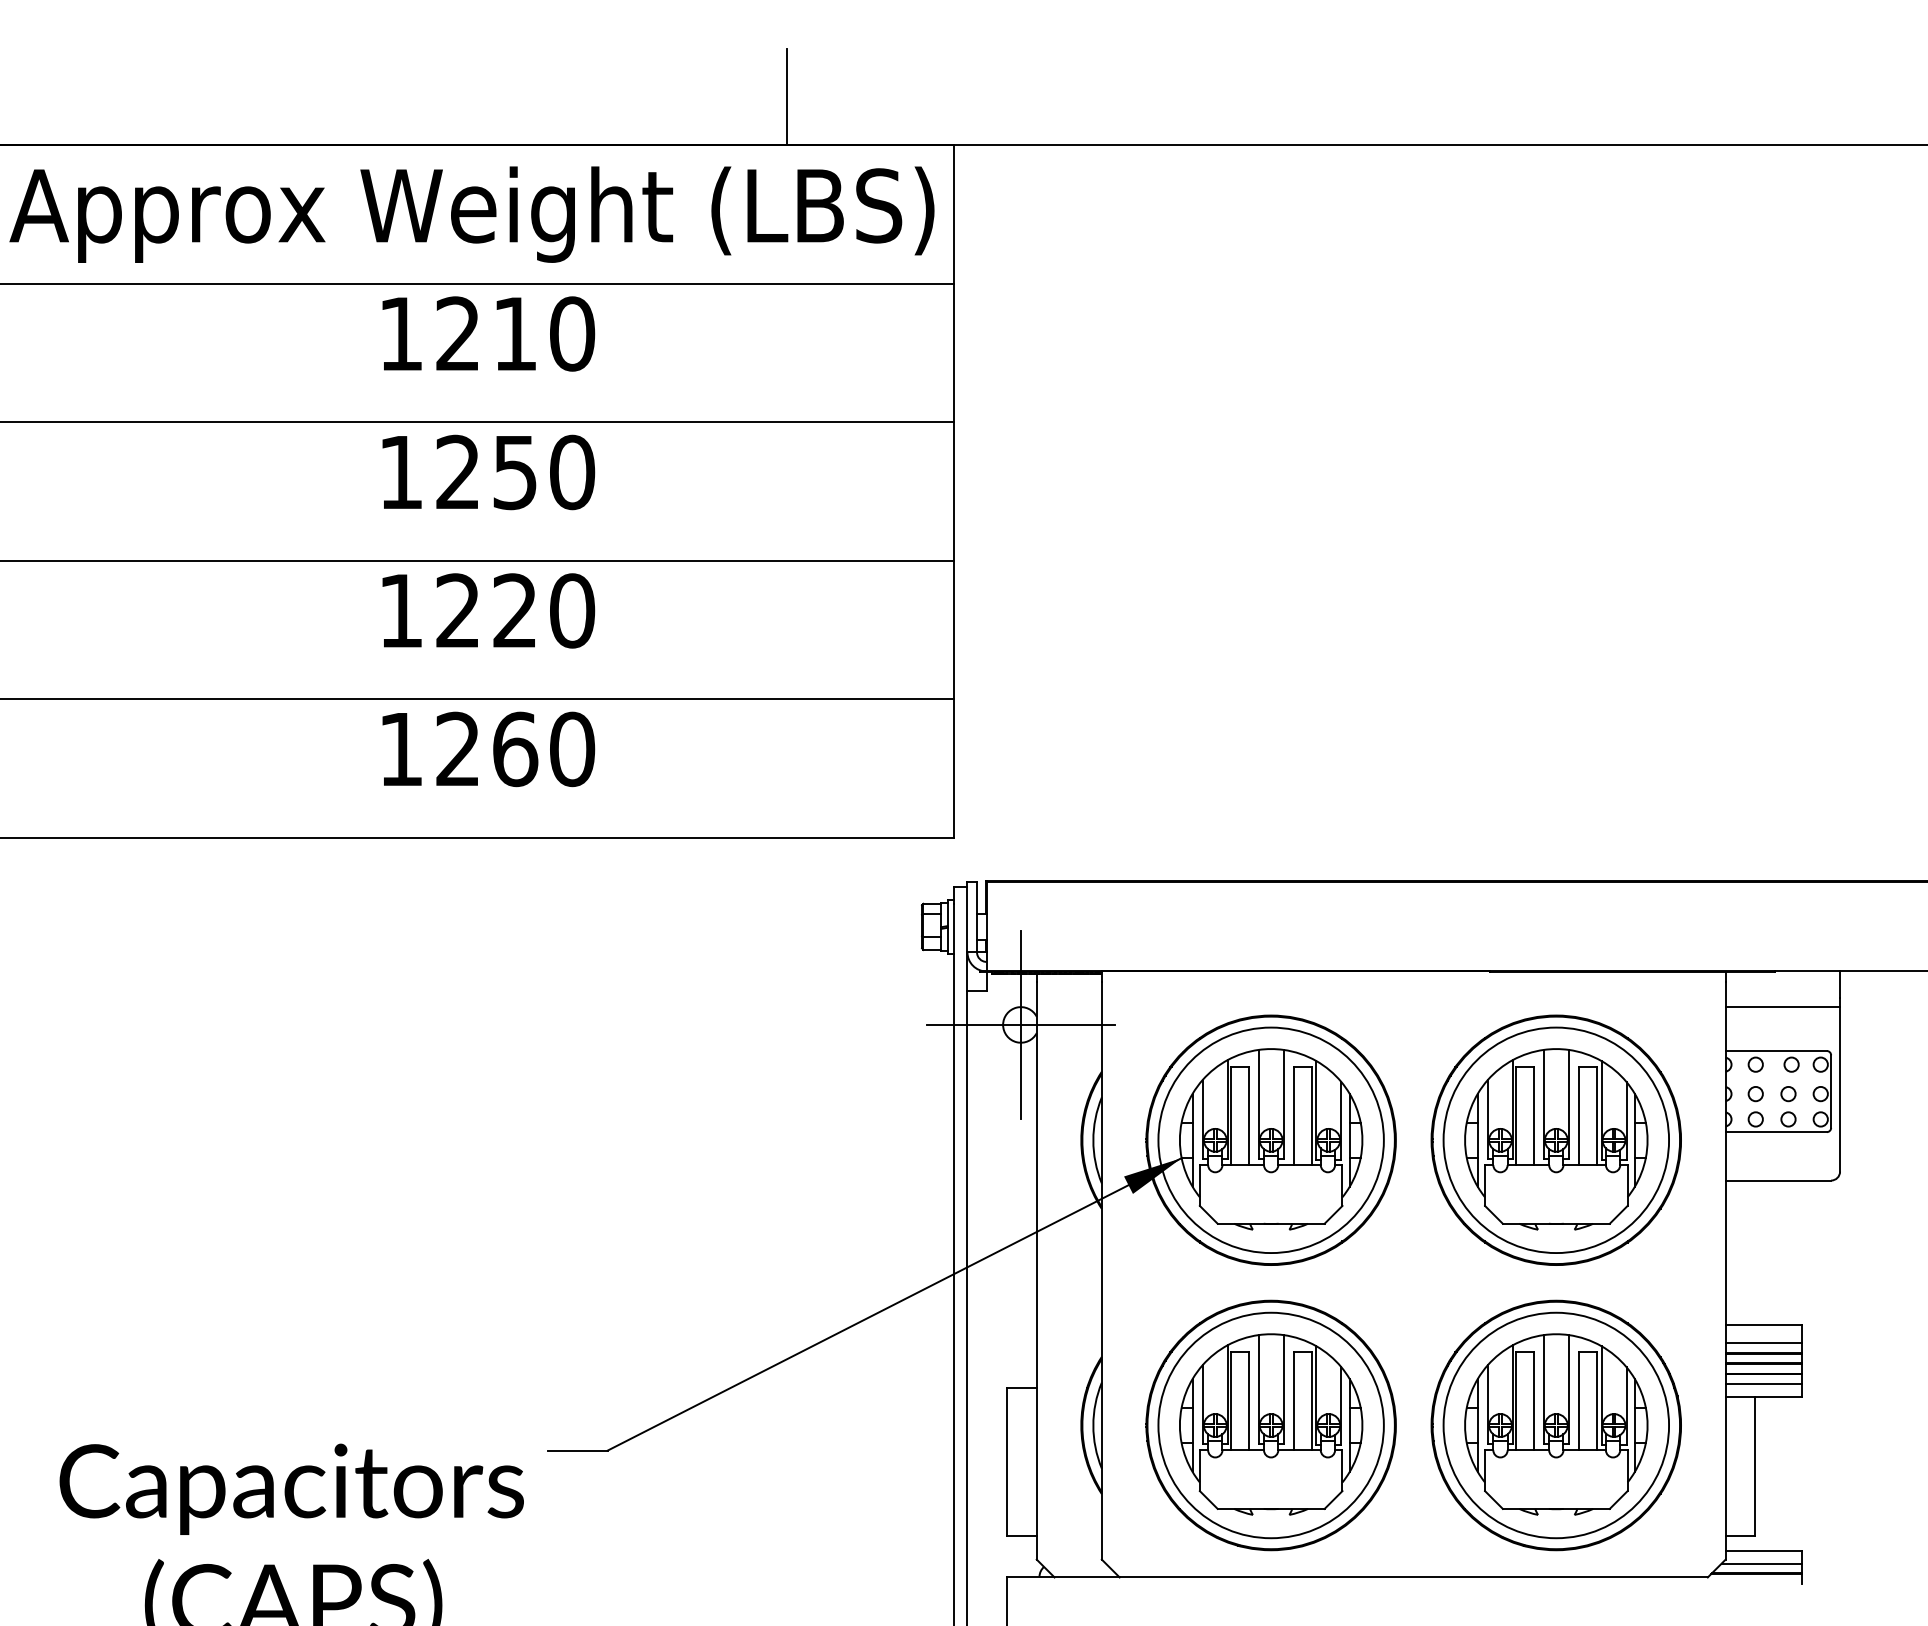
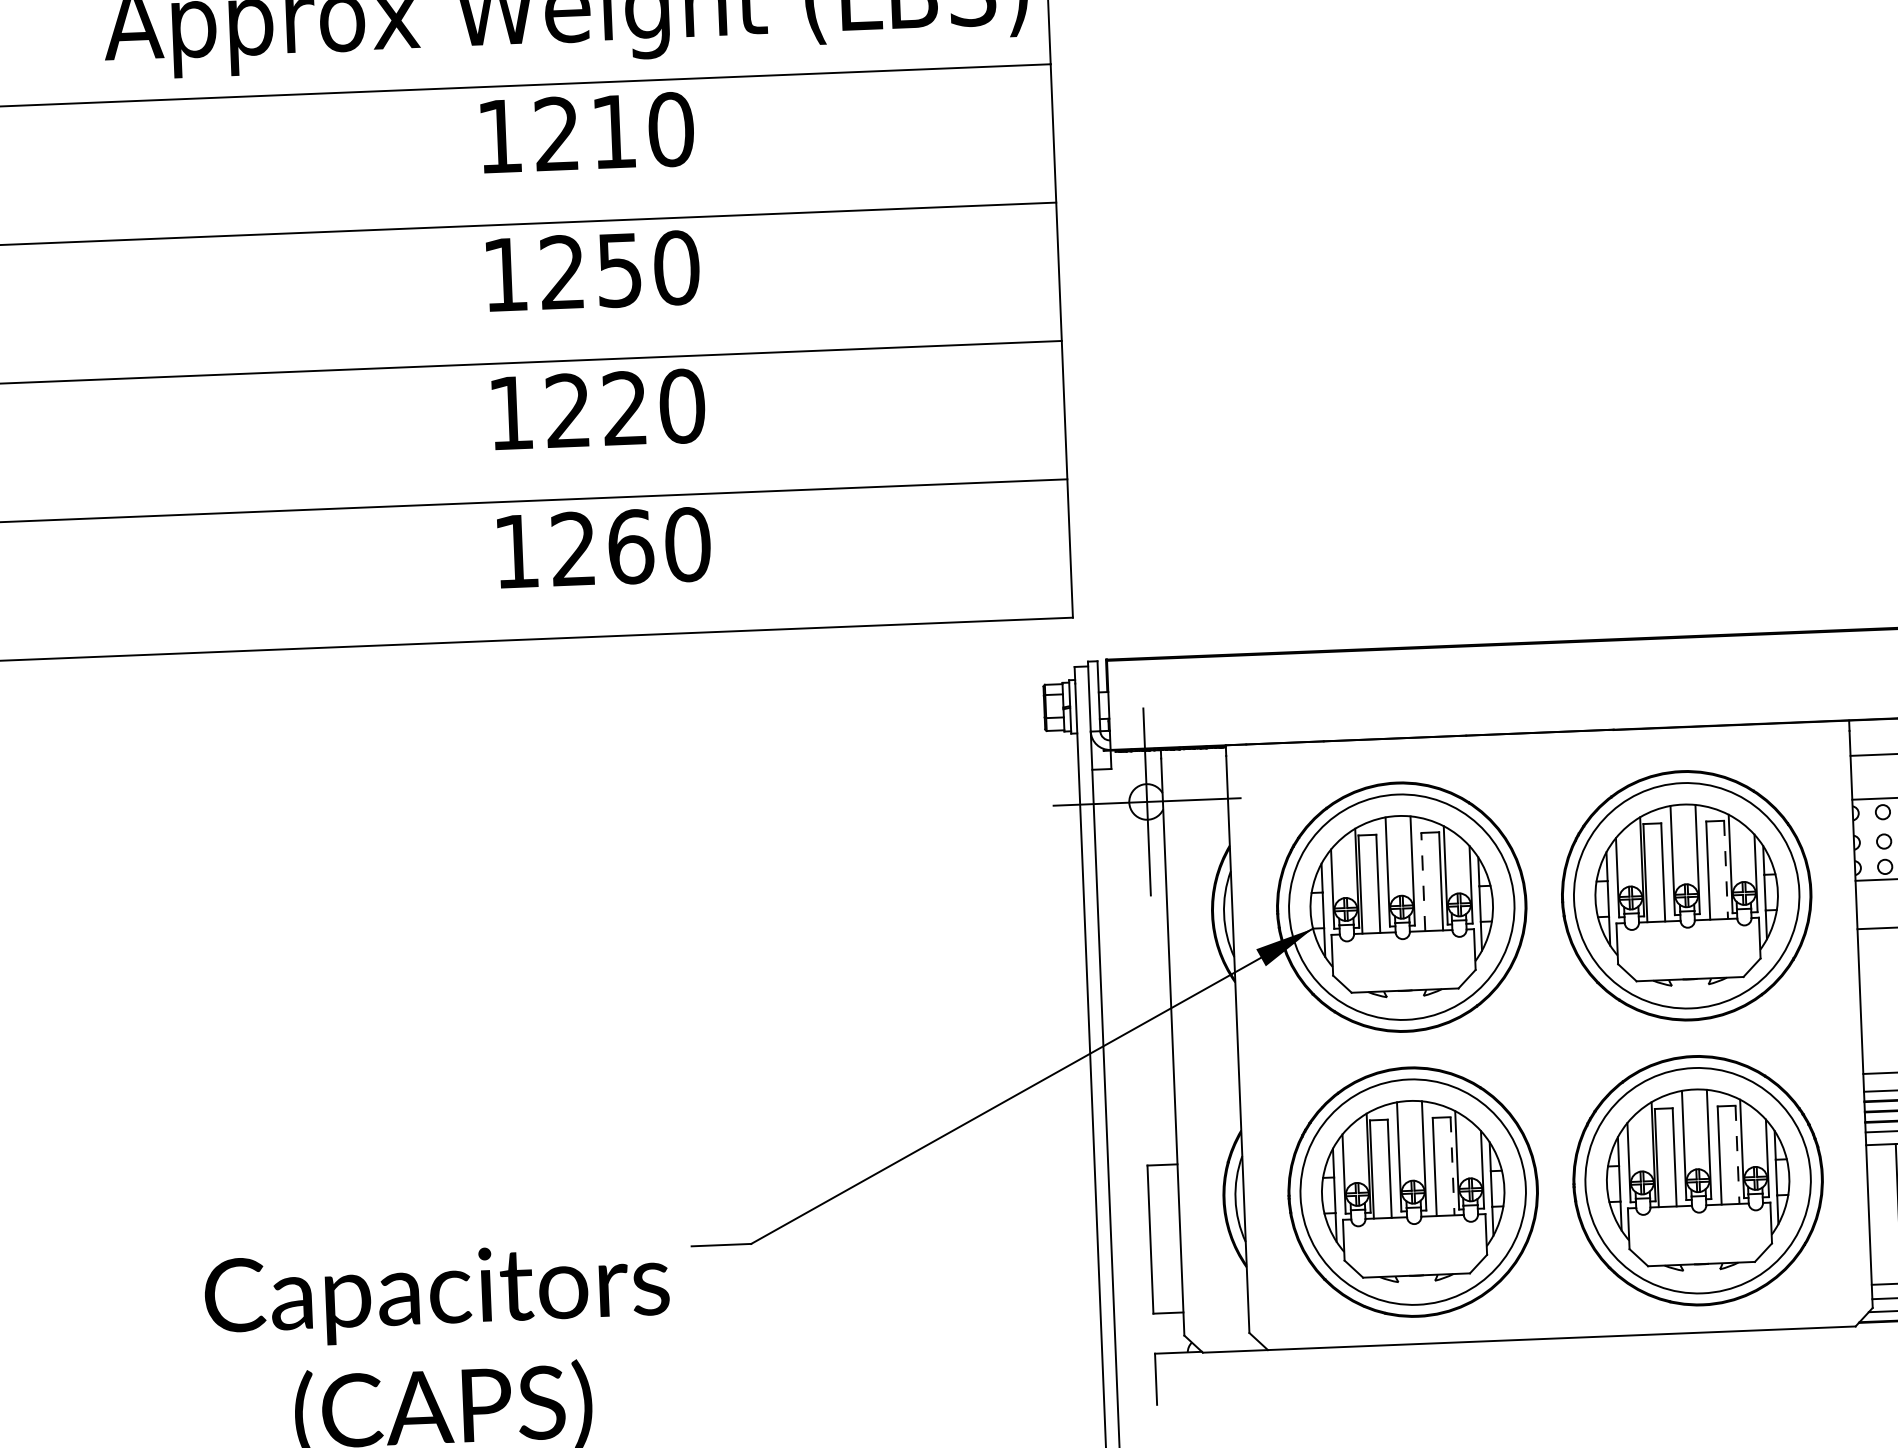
line: (1293, 1115) -> (1423, 881), solid -> dashed
line: (1596, 1116) -> (1725, 870), solid -> dashed
line: (1311, 1401) -> (1452, 1166), solid -> dashed
line: (1596, 1401) -> (1737, 1155), solid -> dashed

